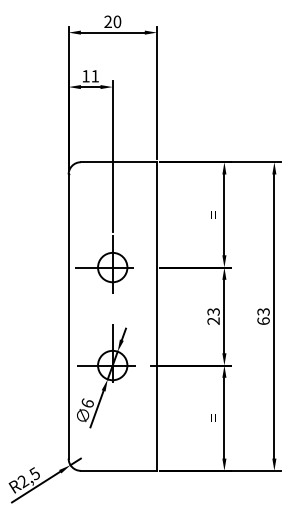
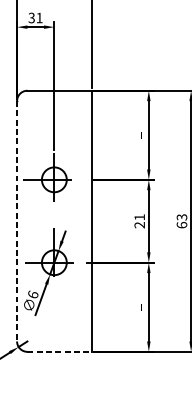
text: (85, 76) -> (31, 18), 11 -> 31
text: (213, 311) -> (139, 217), 23 -> 21
line: (68, 317) -> (16, 222), solid -> dashed
line: (119, 470) -> (60, 351), solid -> dashed

